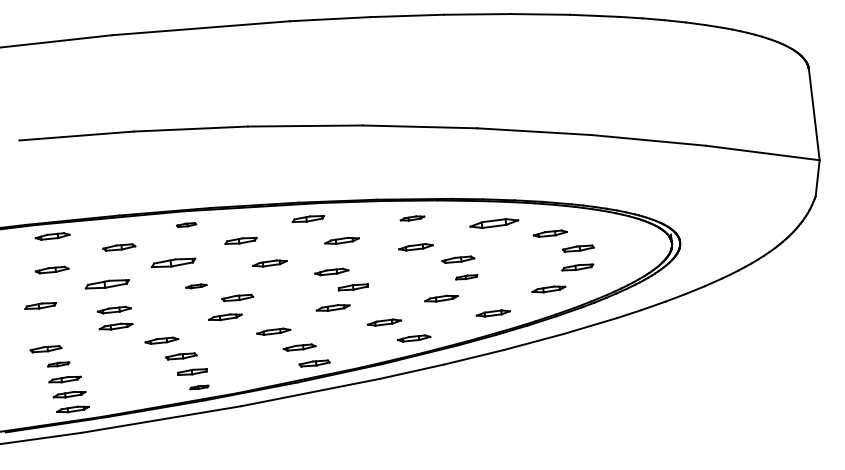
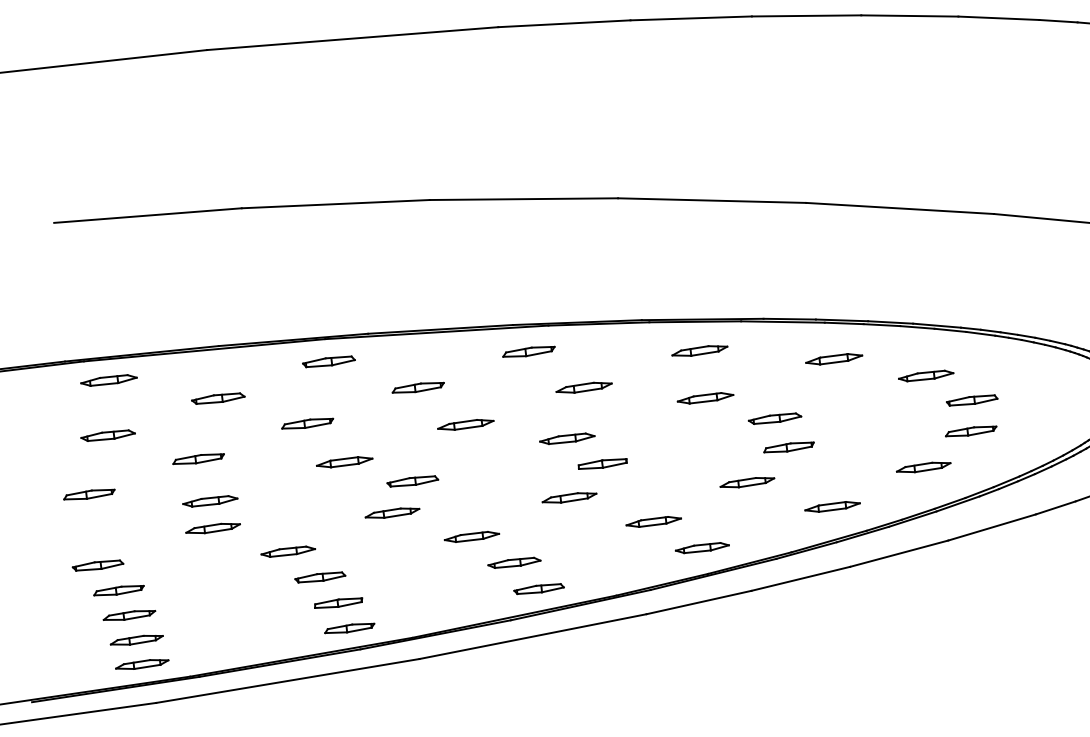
part: (412, 218) -> (699, 350), size x1.43
part: (494, 223) -> (834, 359), size x0.71
part: (186, 224) -> (328, 360), size x1.67
part: (173, 262) -> (307, 423), size x0.71
part: (466, 277) -> (788, 447), size x1.43
part: (106, 284) -> (197, 459), size x0.71
part: (196, 286) -> (345, 462), size x1.67
part: (58, 364) -> (118, 590), size x1.43
part: (199, 387) -> (350, 628), size x1.67

